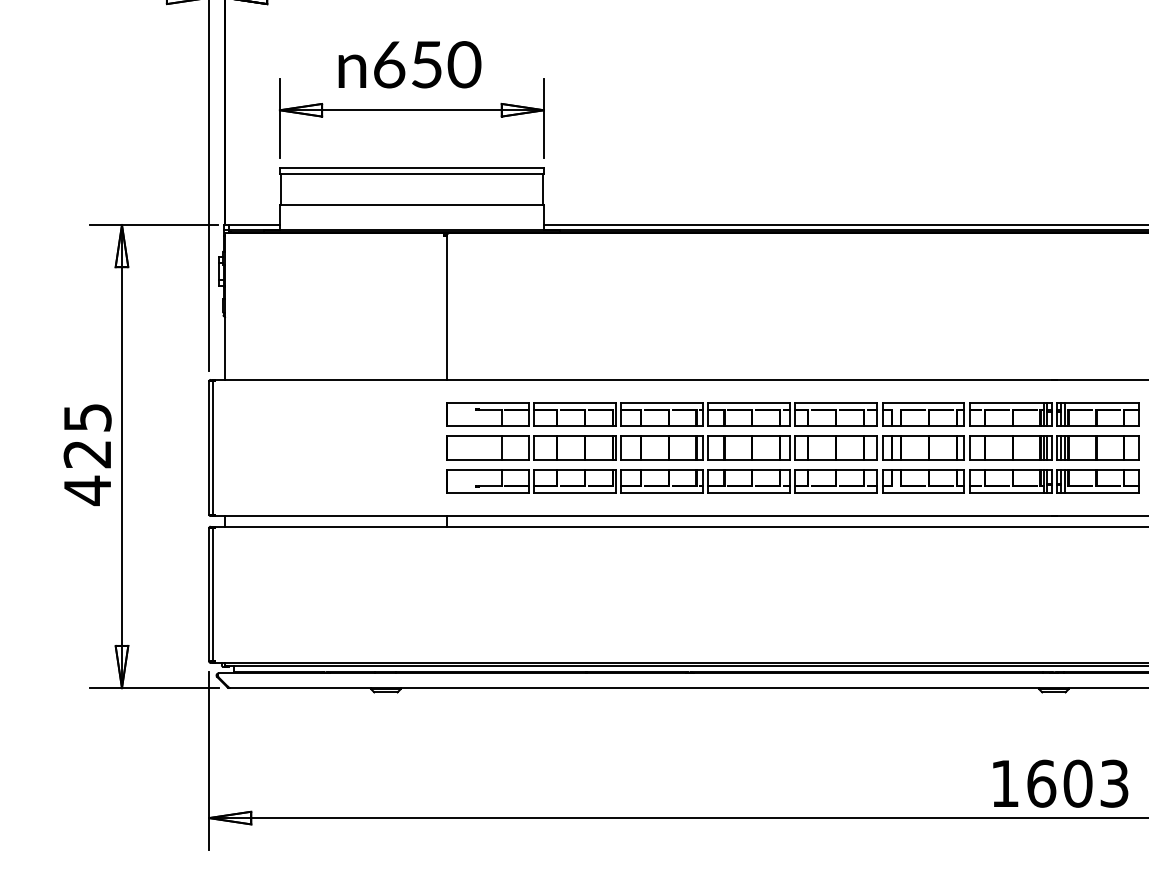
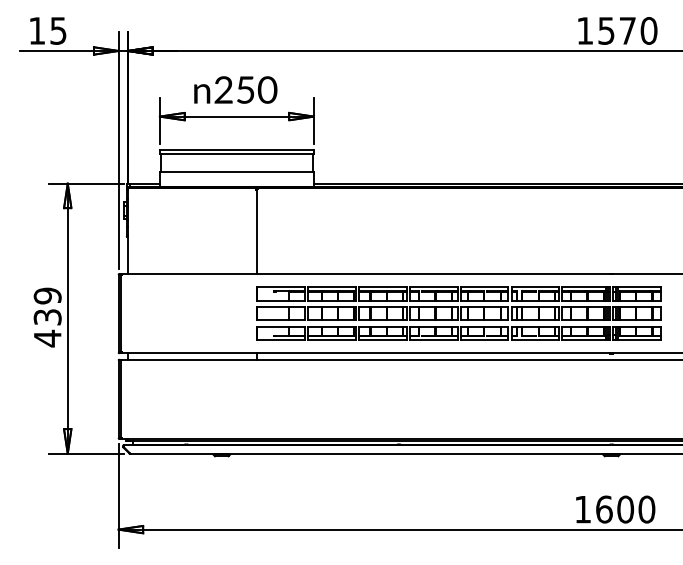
text: (388, 63) -> (223, 89), 650 -> 250
text: (87, 435) -> (47, 306), 425 -> 439
text: (1113, 783) -> (646, 509), 1603 -> 1600

